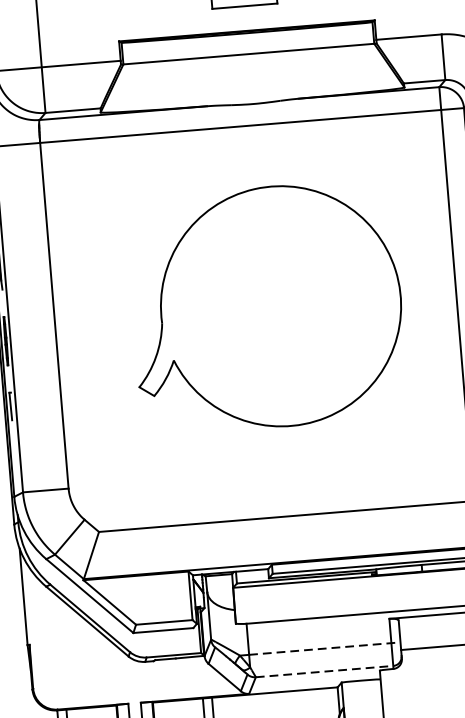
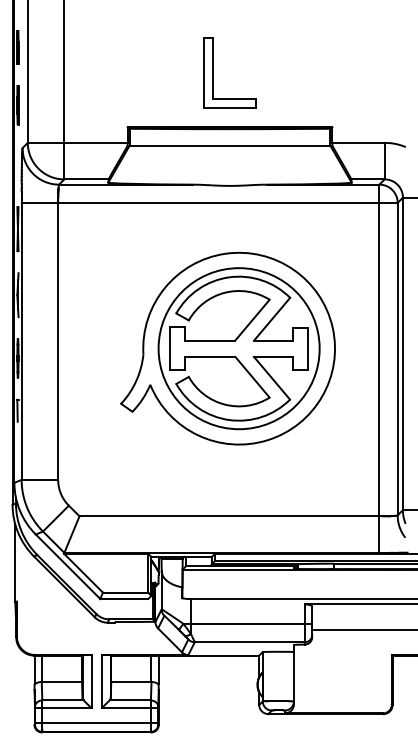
part: (280, 306) -> (238, 348), added
line: (324, 648) -> (251, 623), dashed -> solid
line: (325, 671) -> (250, 642), dashed -> solid

